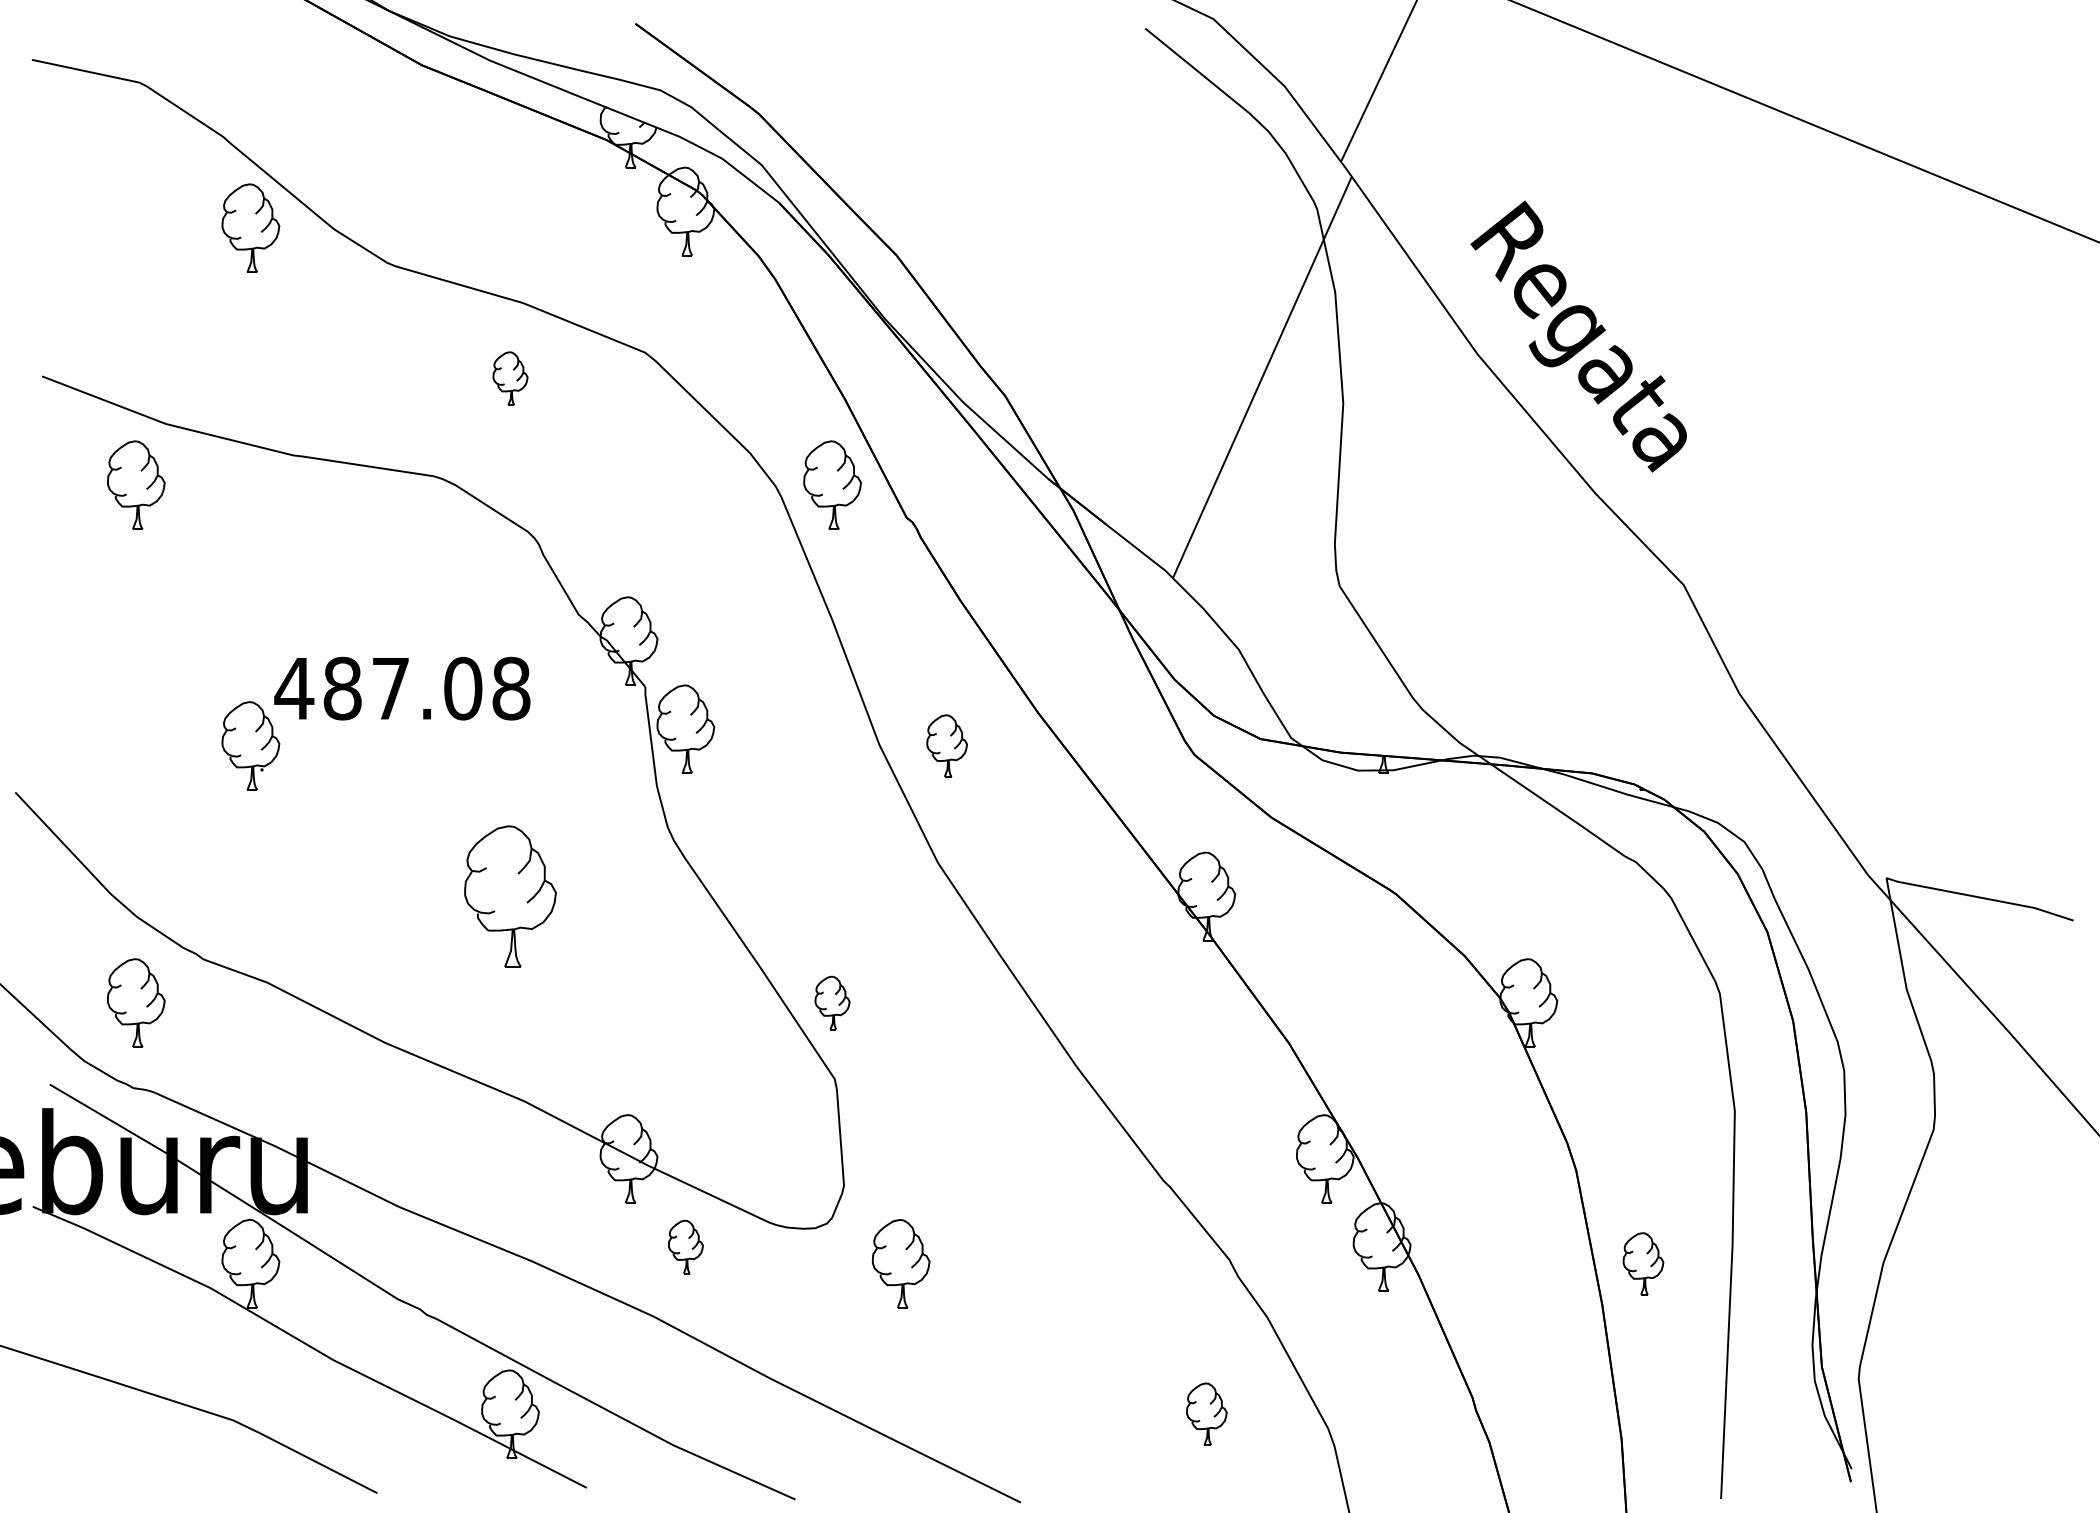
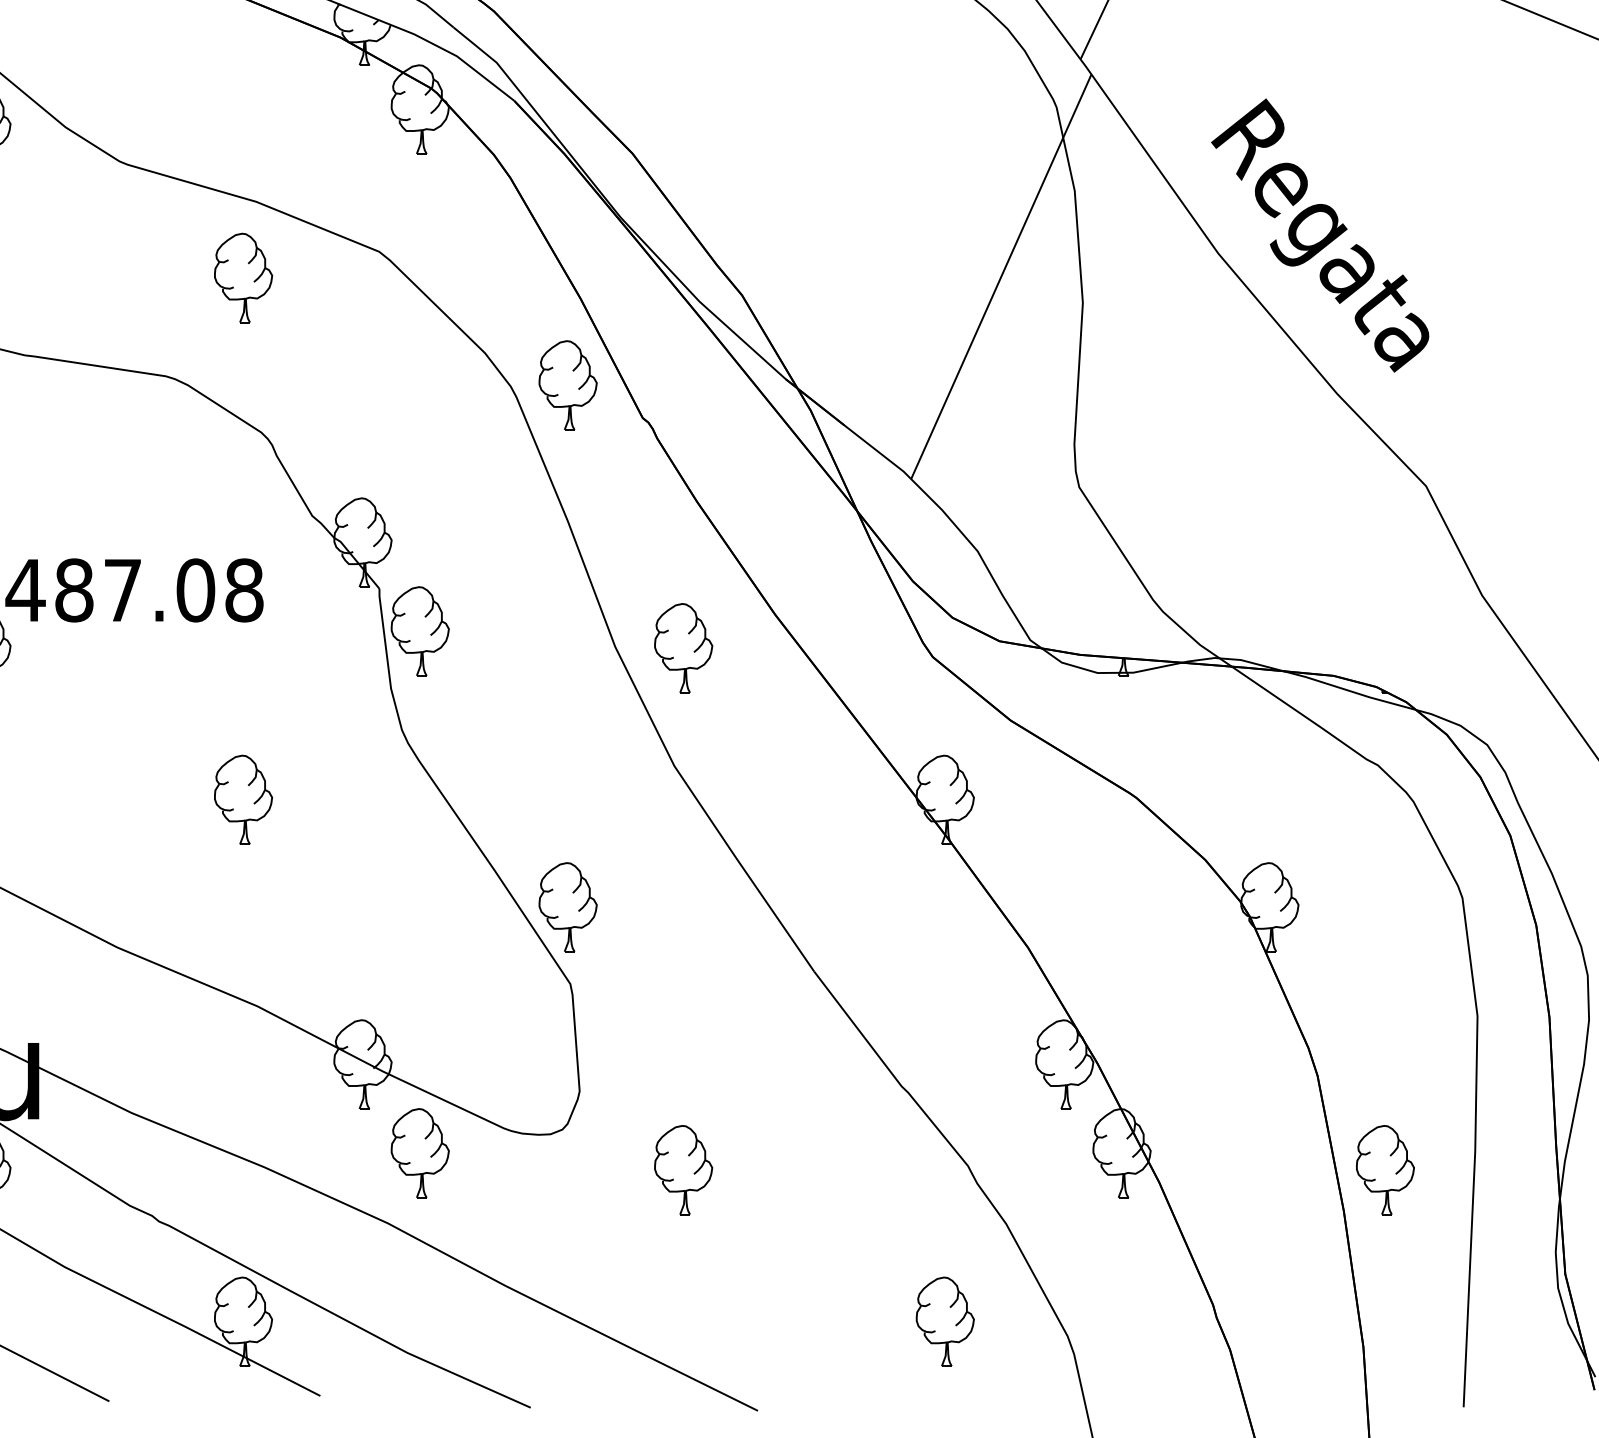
part: (510, 378) -> (243, 277), size x1.67
part: (946, 745) -> (682, 647), size x1.43
part: (510, 896) -> (243, 799), size x0.62
part: (832, 1002) -> (568, 906), size x1.67
part: (685, 1246) -> (419, 1152), size x1.67
part: (900, 1263) -> (682, 1169), moved
part: (1643, 1263) -> (1385, 1169), size x1.43
part: (1206, 1413) -> (945, 1320), size x1.43

